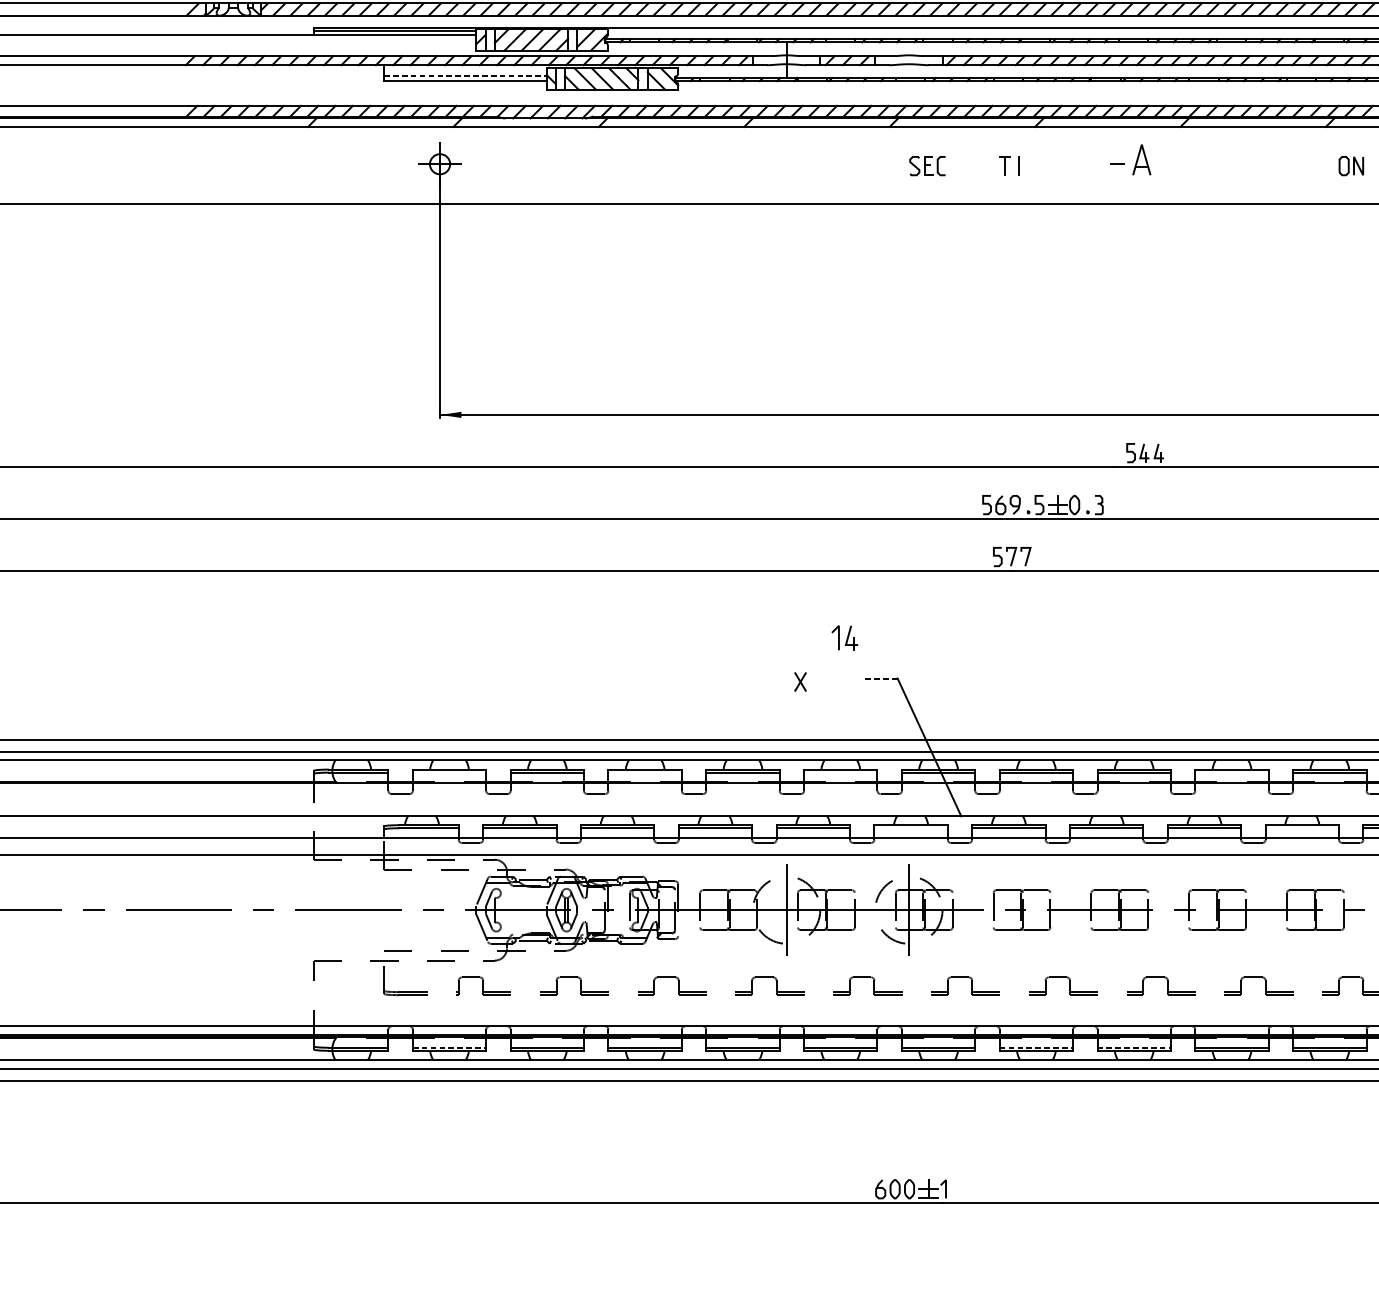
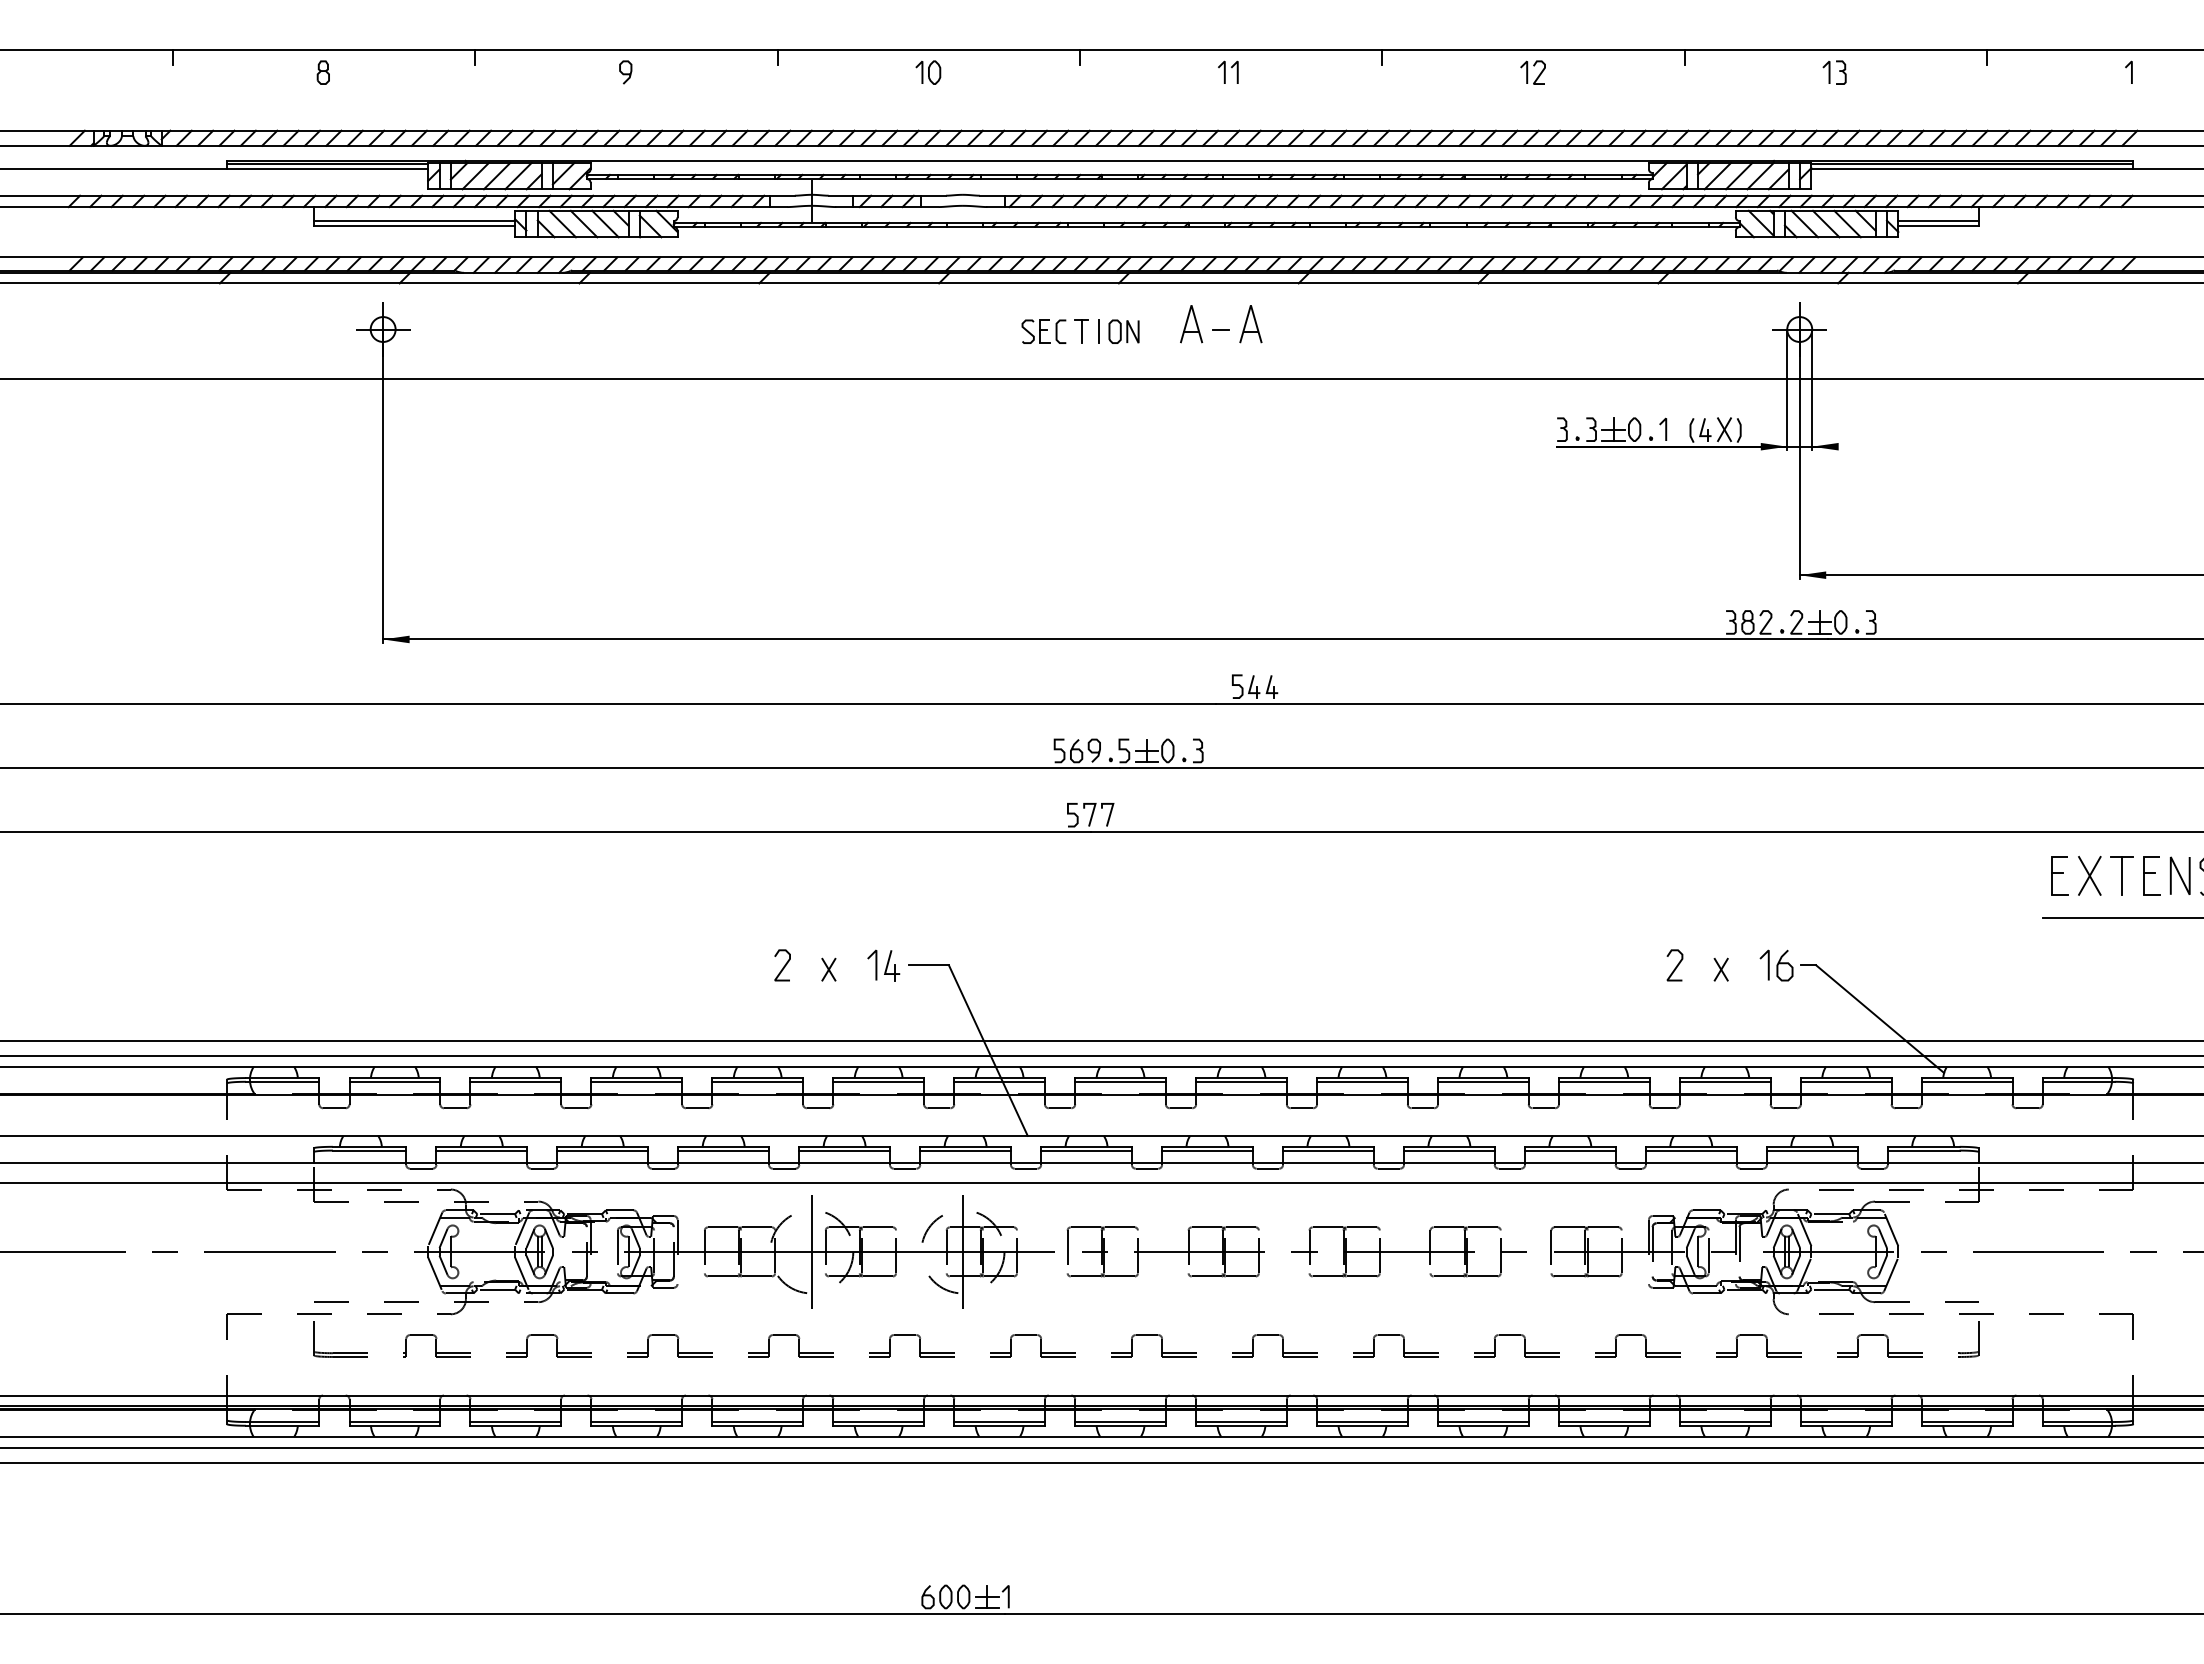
line: (465, 76) -> (414, 220), dashed -> solid
part: (1093, 160) -> (1191, 324), added
part: (927, 165) -> (1043, 331), moved
part: (1350, 165) -> (1123, 331), moved
part: (844, 638) -> (883, 965), moved
line: (881, 678) -> (928, 965), dashed -> solid
curve: (763, 679) -> (783, 966), added
line: (449, 772) -> (394, 1081), added
line: (644, 772) -> (636, 1081), added
line: (840, 772) -> (878, 1081), added
line: (1232, 772) -> (1362, 1081), added
line: (911, 828) -> (965, 1150), added
line: (1302, 828) -> (1449, 1150), added
line: (450, 1047) -> (395, 1421), dashed -> solid
line: (1037, 1047) -> (1121, 1421), dashed -> solid
line: (1135, 1047) -> (1242, 1421), dashed -> solid

